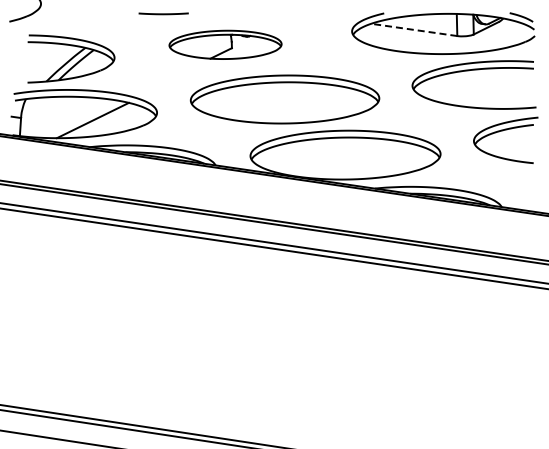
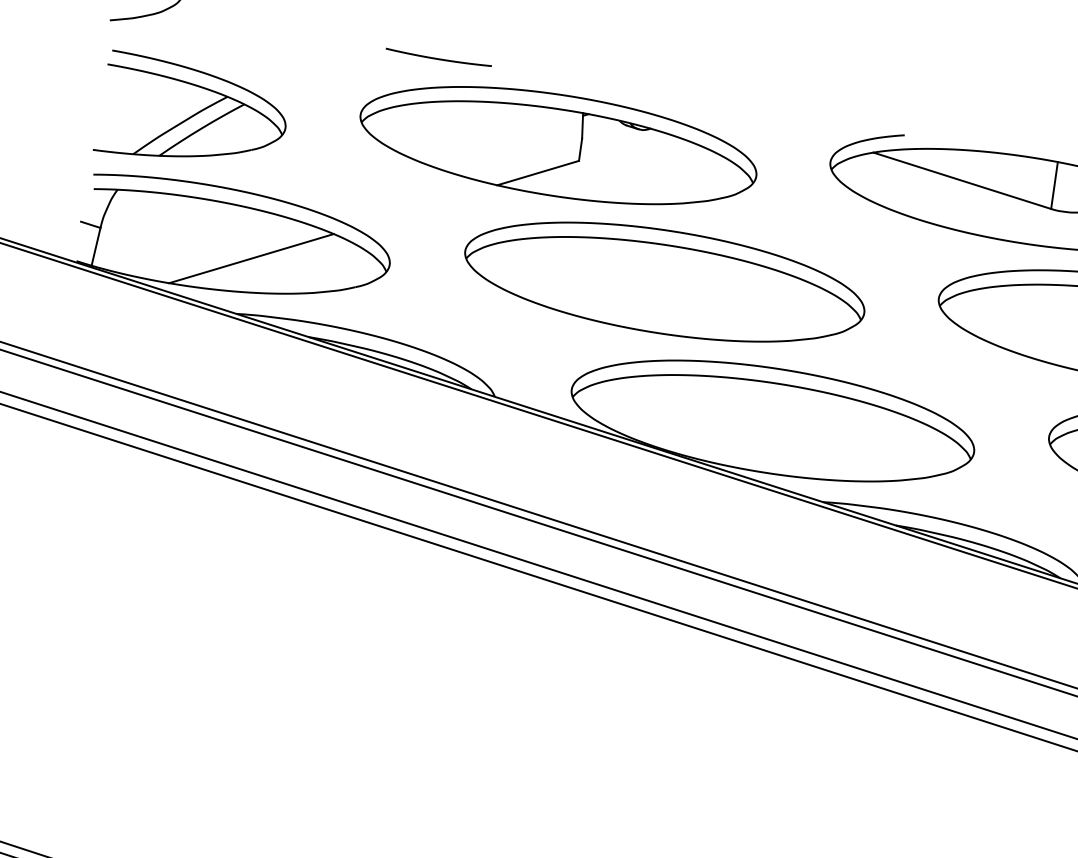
line: (414, 29) -> (963, 179), dashed -> solid
part: (225, 44) -> (558, 144), size x1.67
part: (71, 58) -> (194, 114), moved

